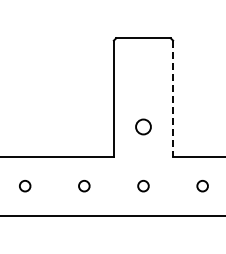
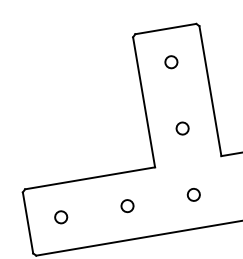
circle: (143, 67) -> (171, 61), added
line: (173, 98) -> (210, 90), dashed -> solid
circle: (143, 126) -> (182, 128), size x0.71

